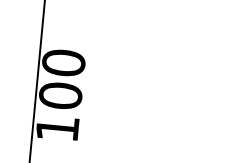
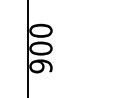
text: (56, 128) -> (40, 66), 100 -> 900

